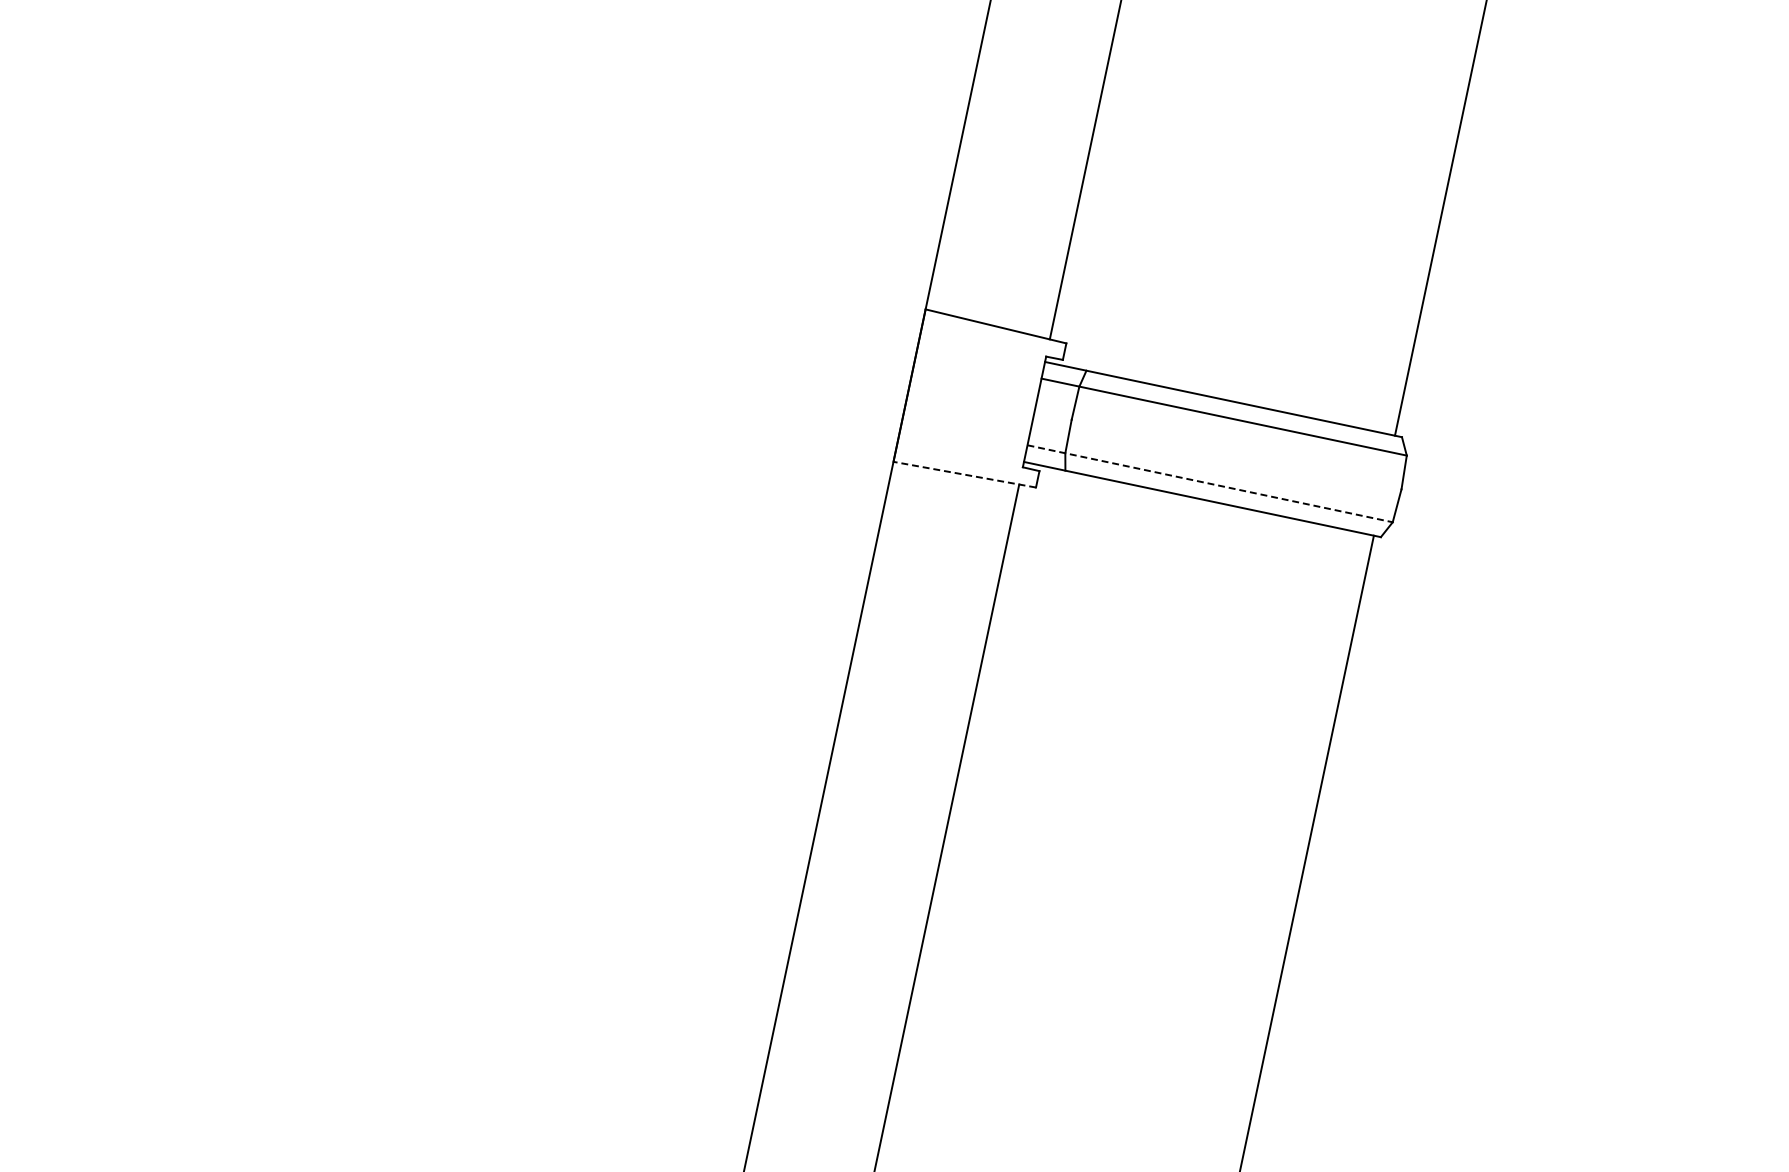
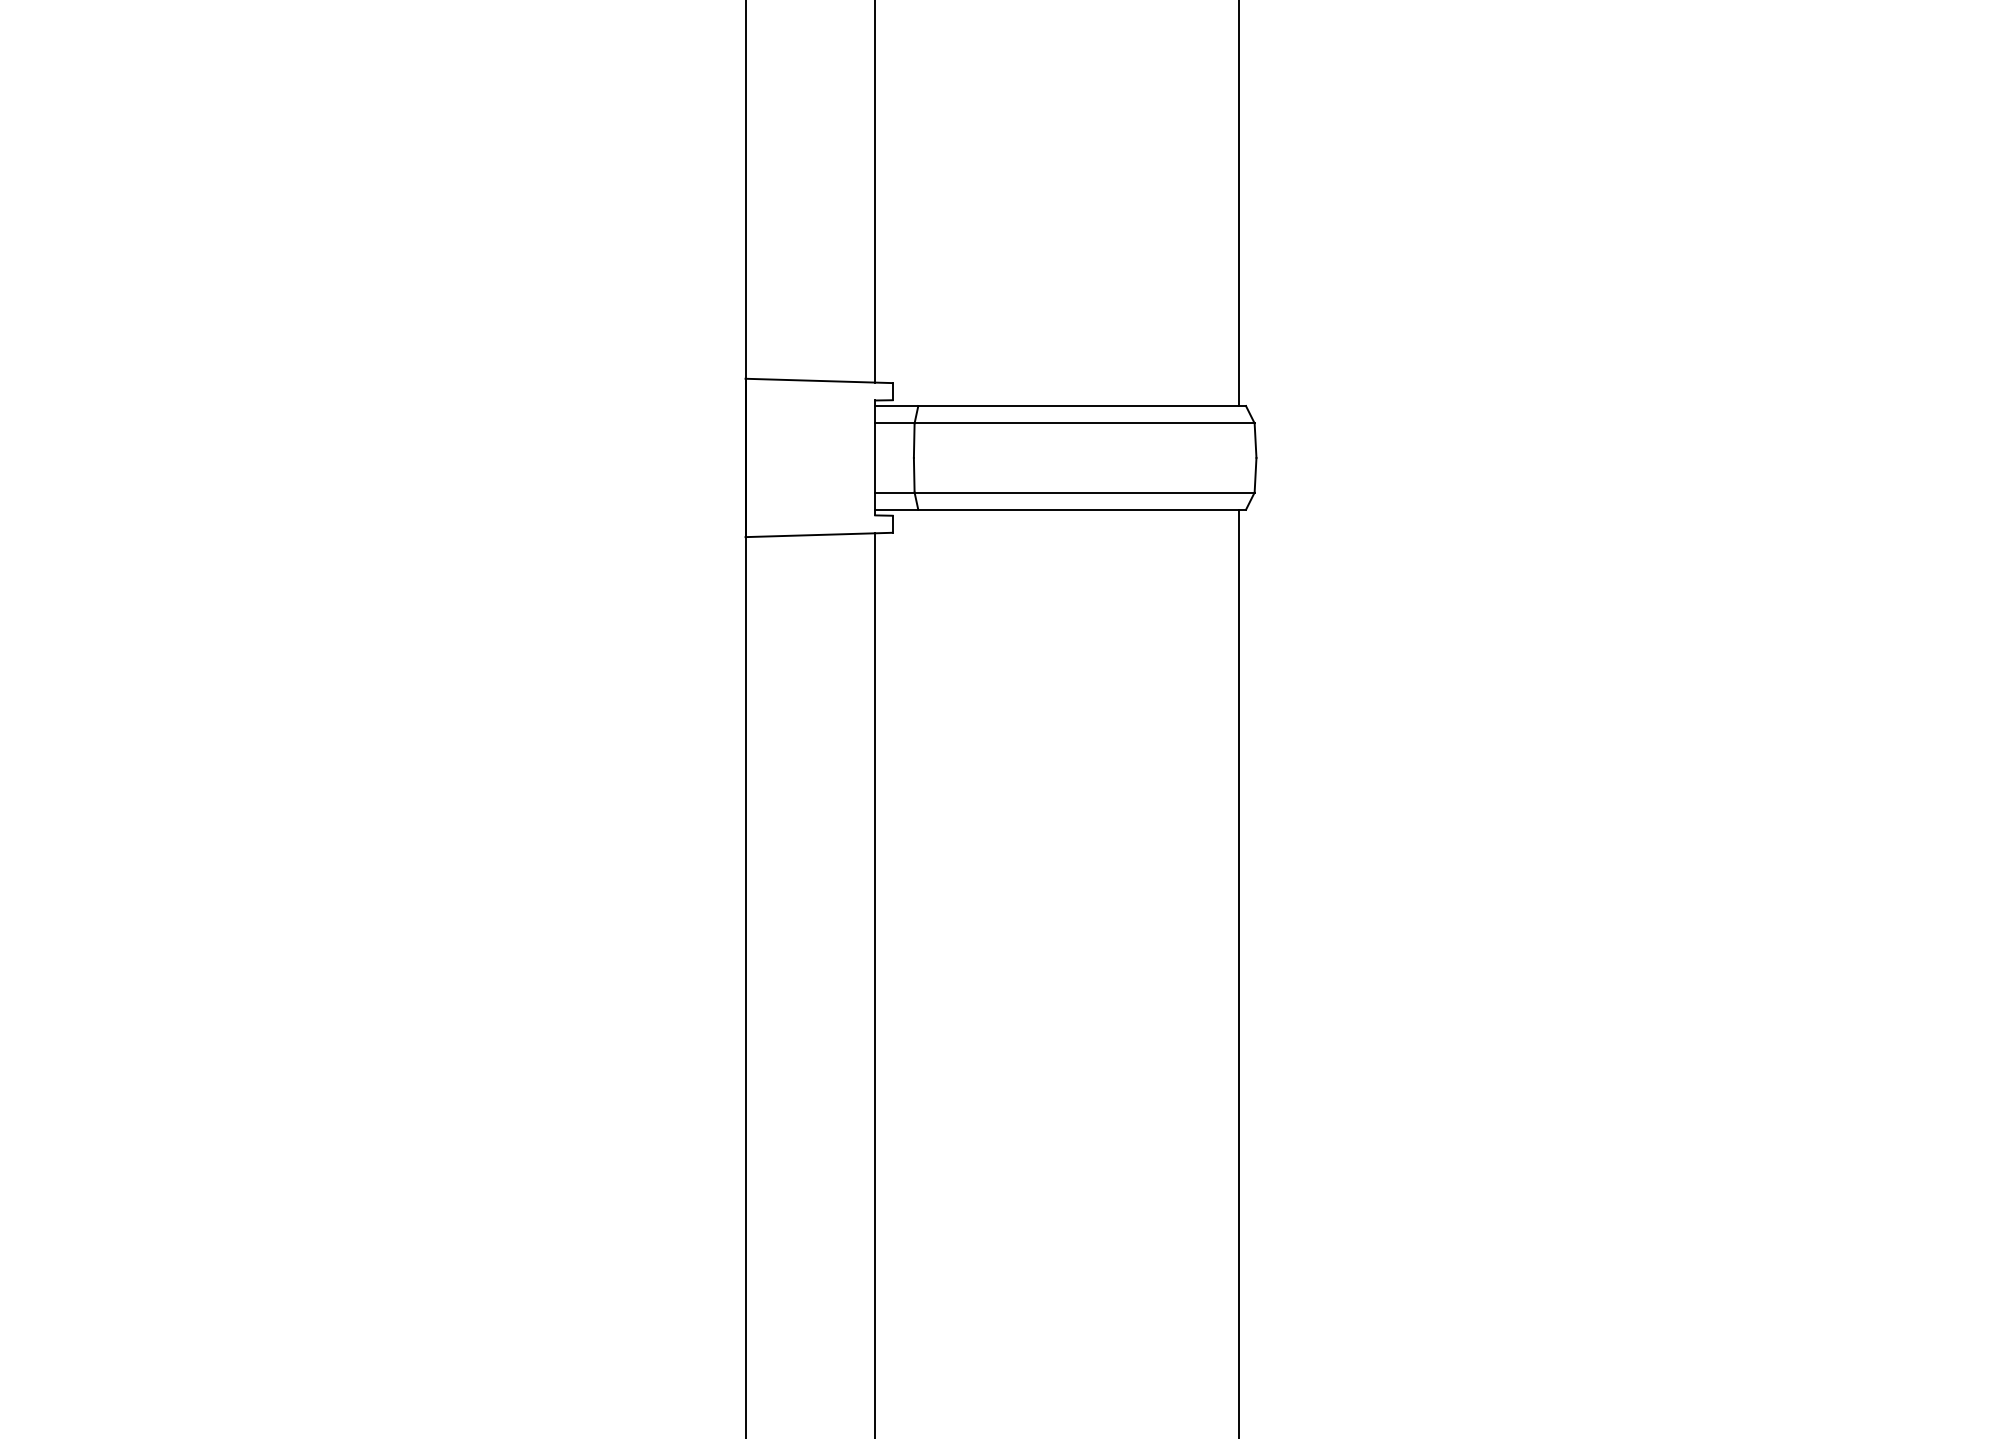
line: (965, 474) -> (819, 534), dashed -> solid
line: (1209, 483) -> (1064, 492), dashed -> solid

